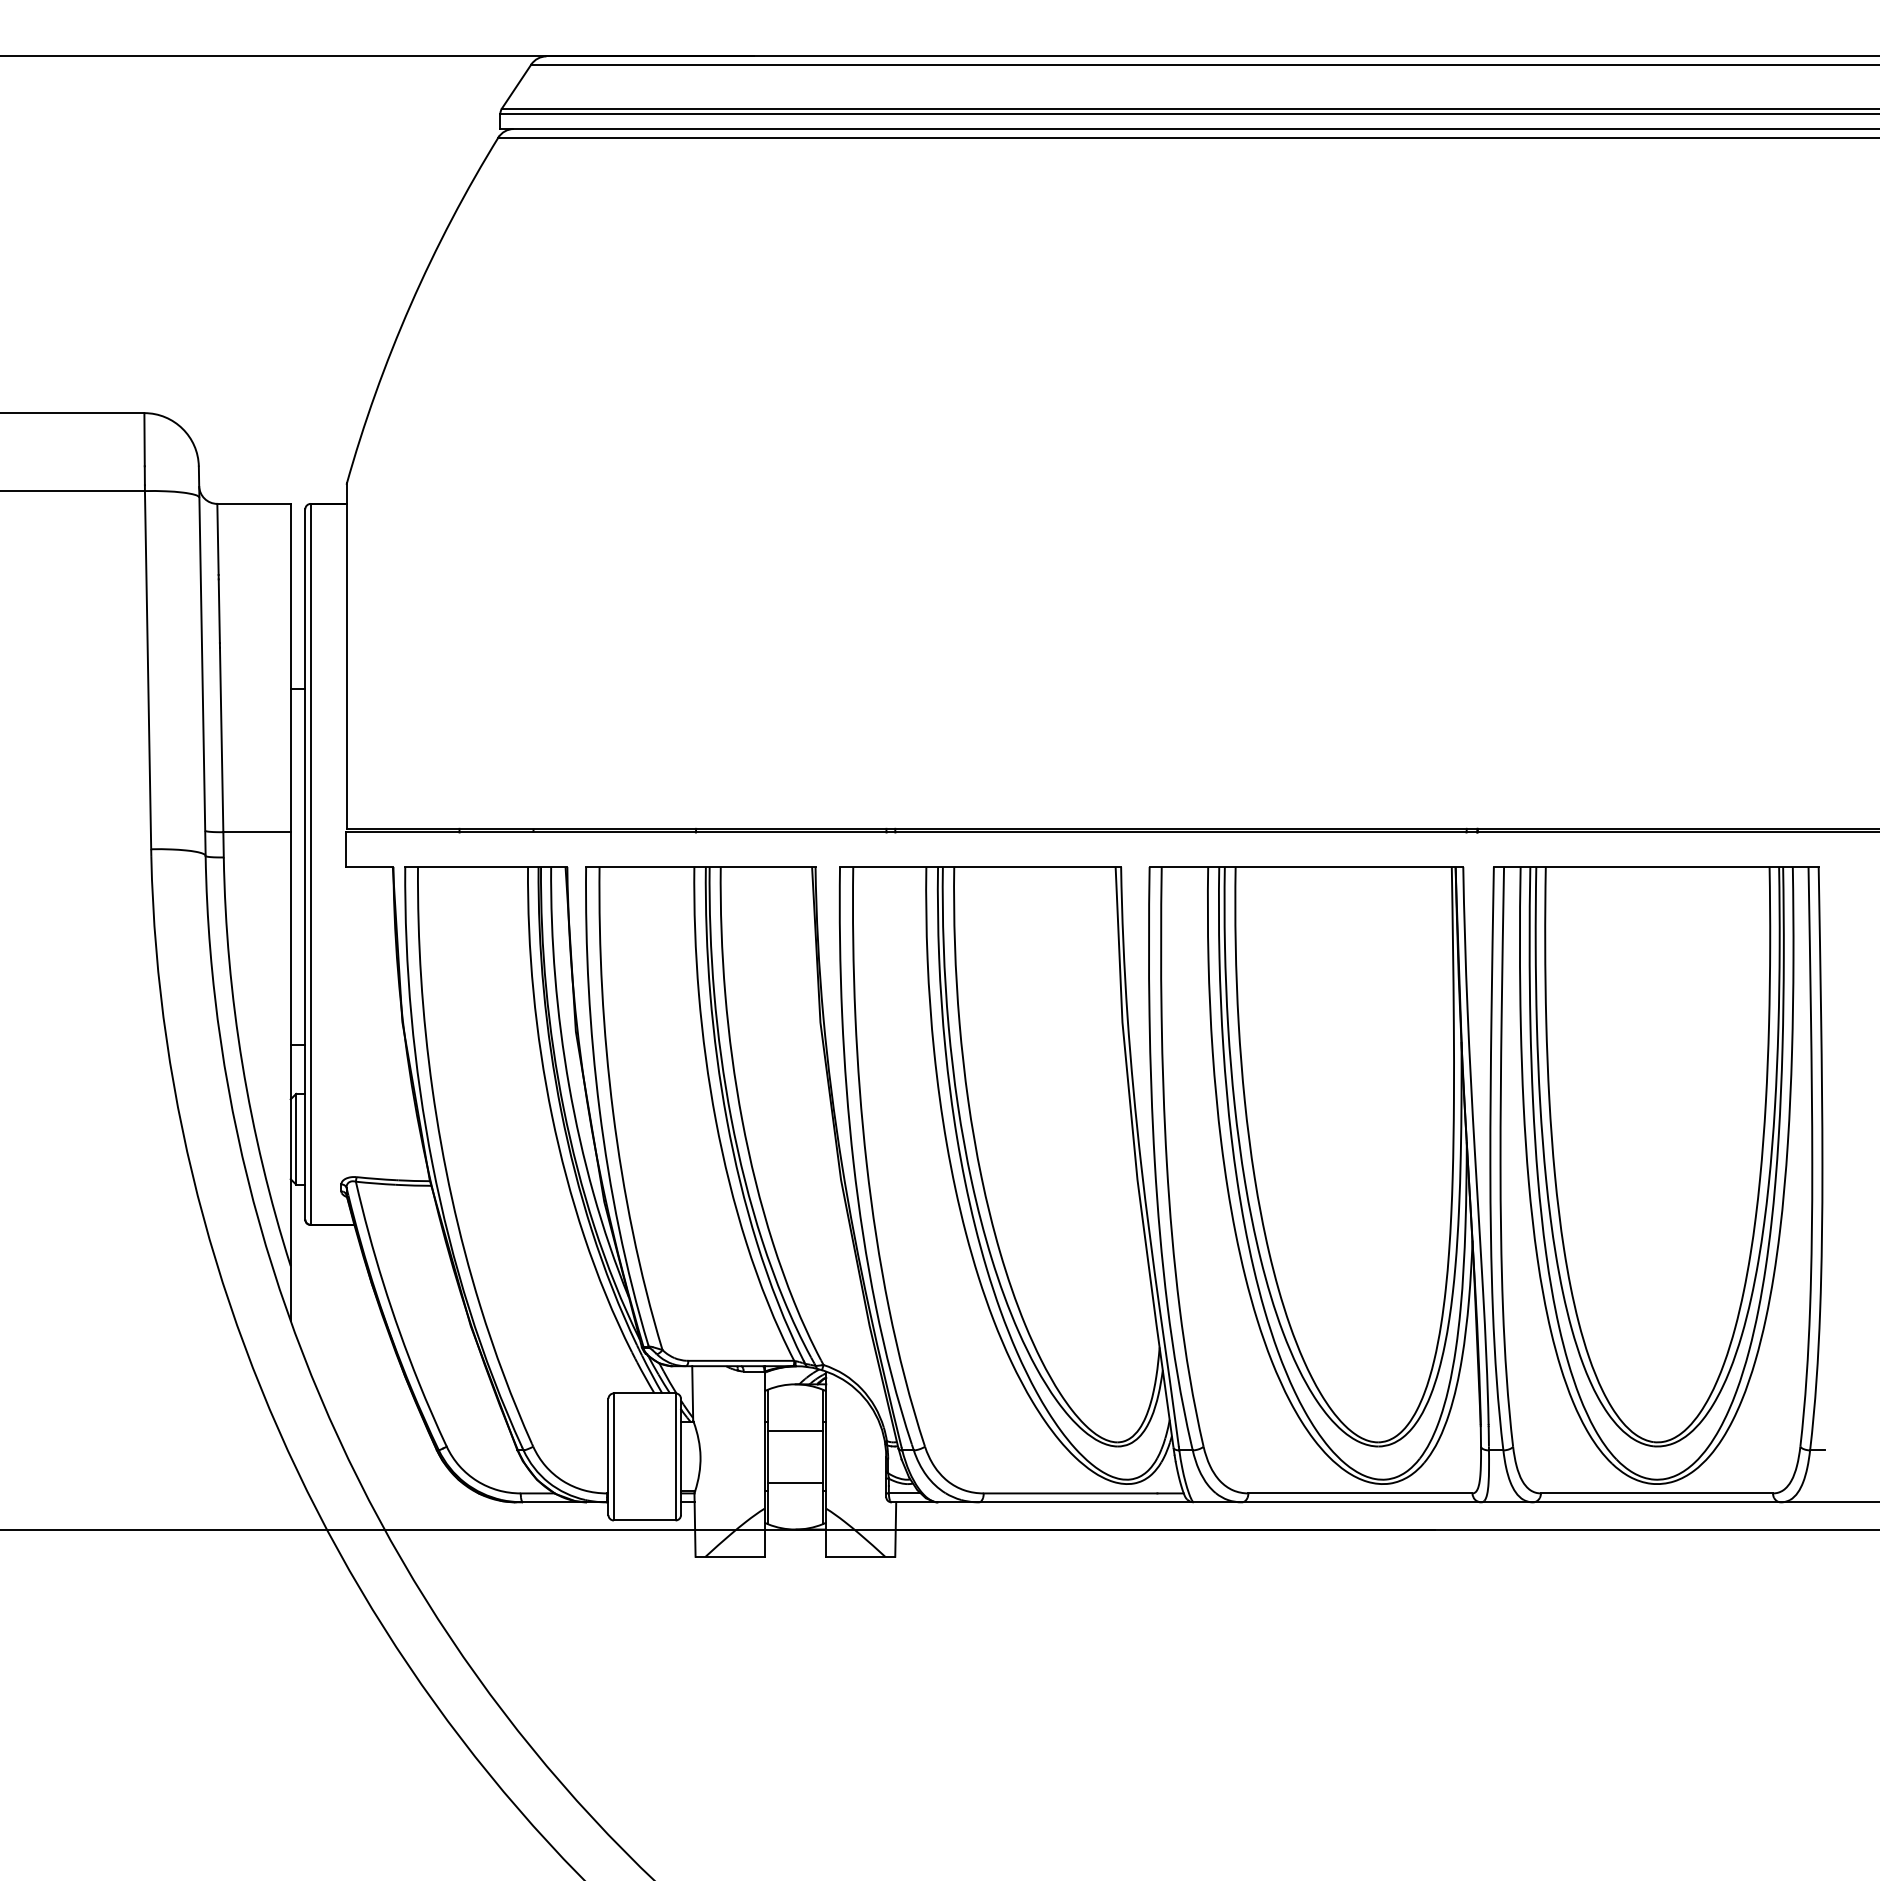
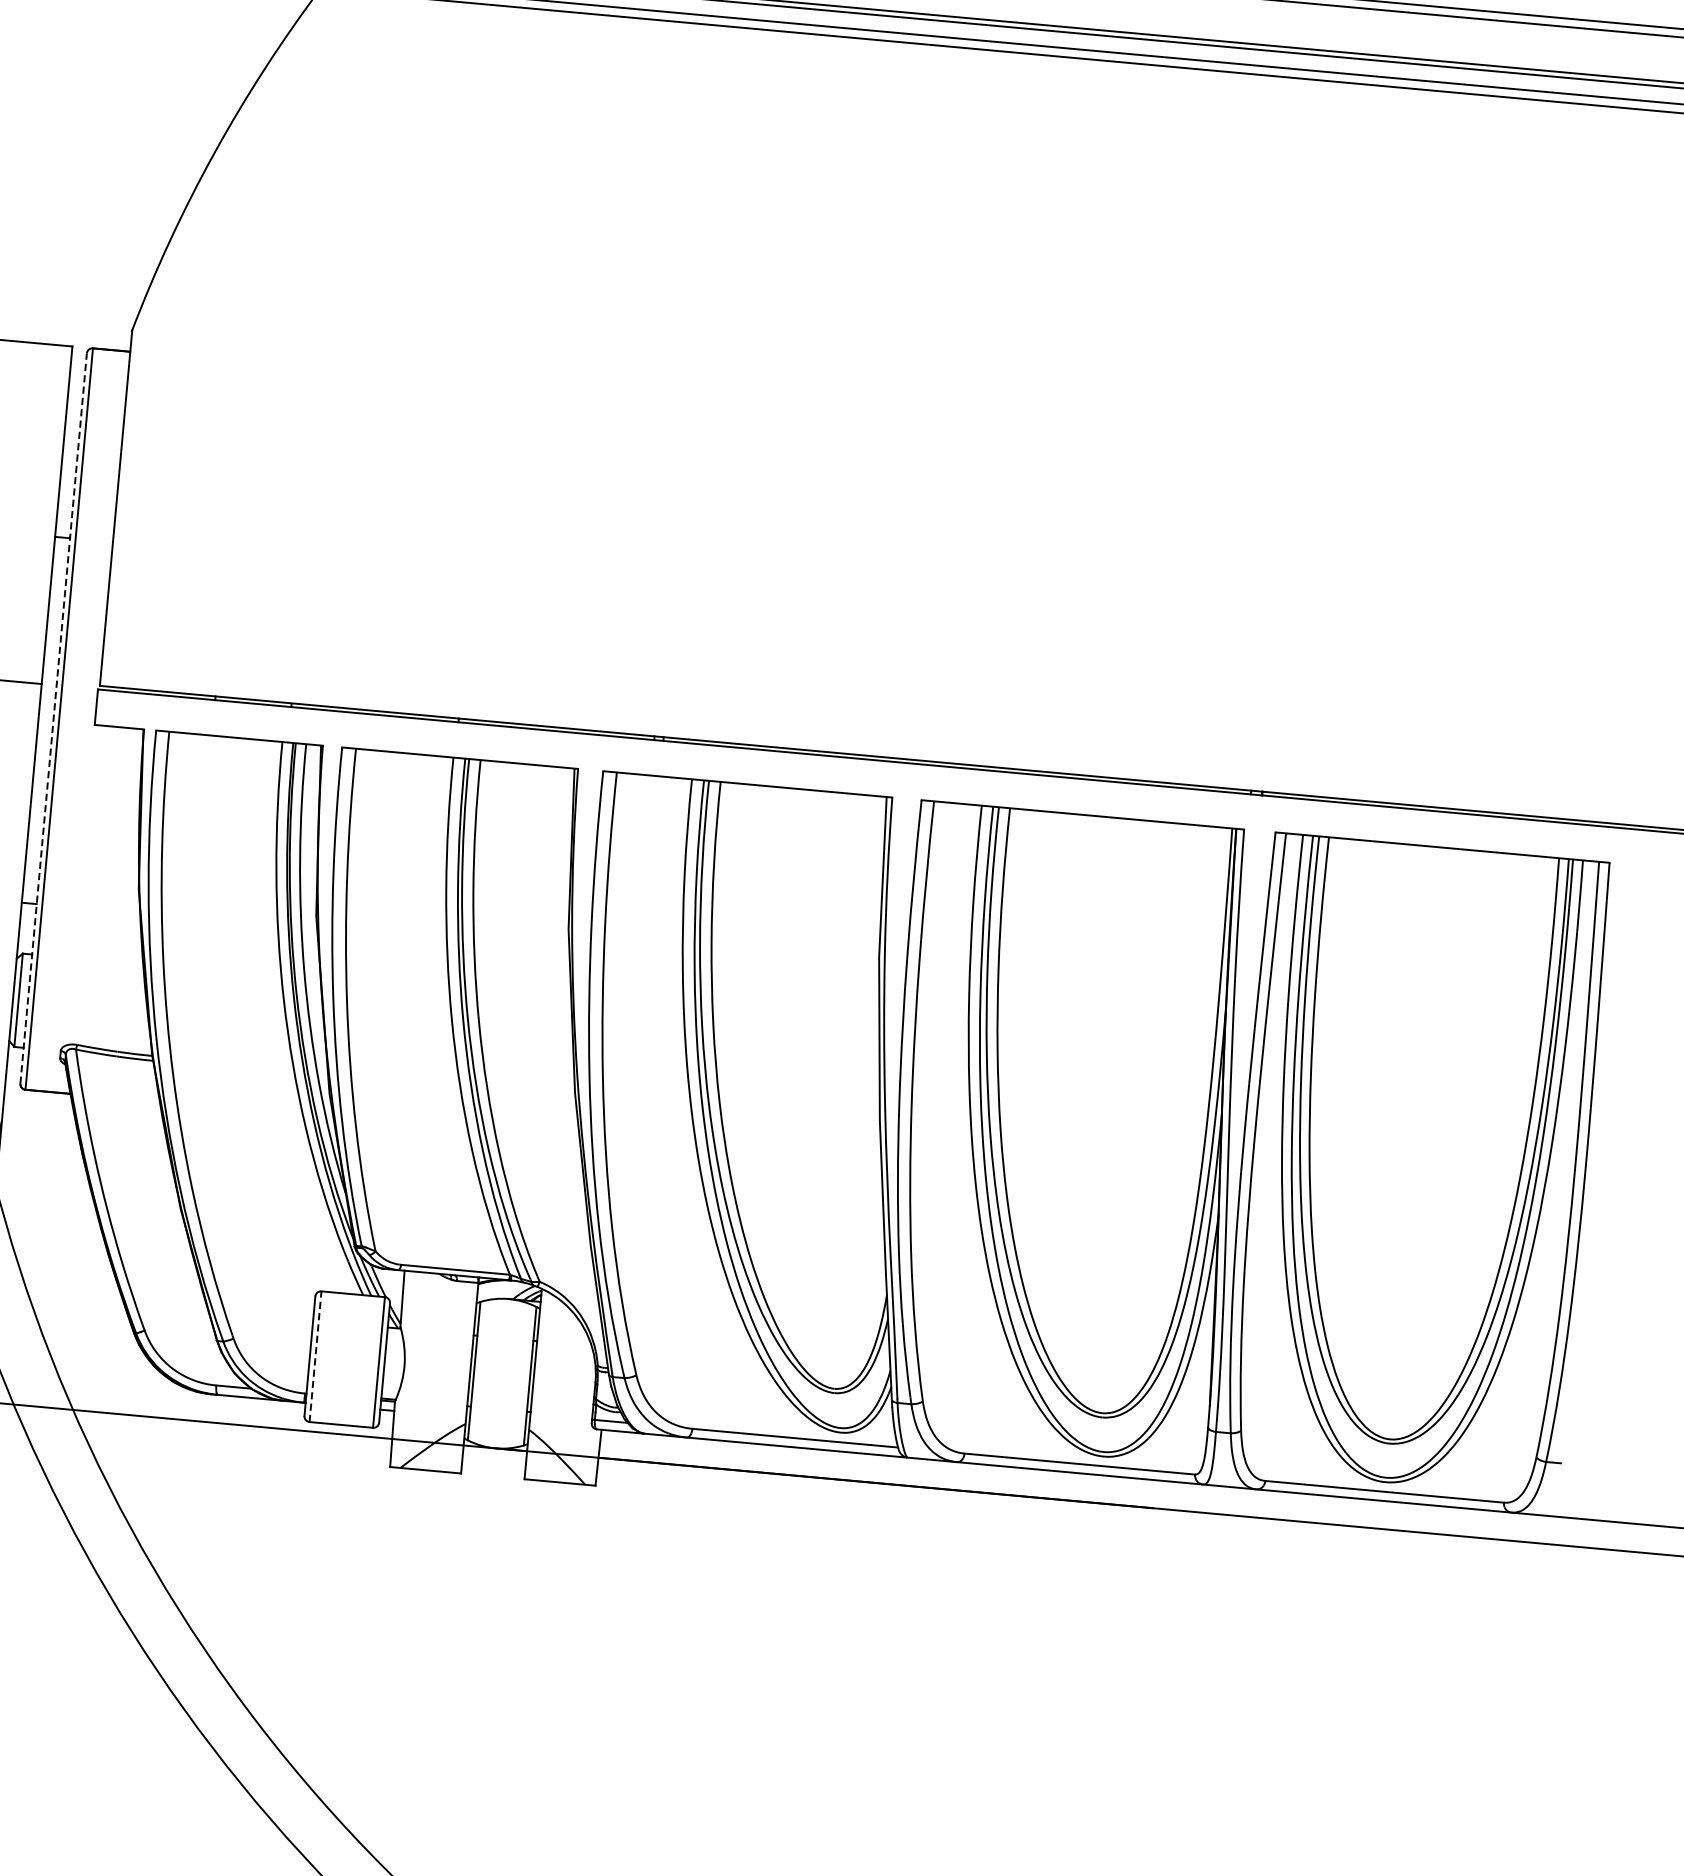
line: (305, 863) -> (53, 717), solid -> dashed
line: (795, 1430) -> (504, 1346), removed
line: (613, 1456) -> (315, 1356), solid -> dashed
line: (795, 1483) -> (499, 1401), removed

